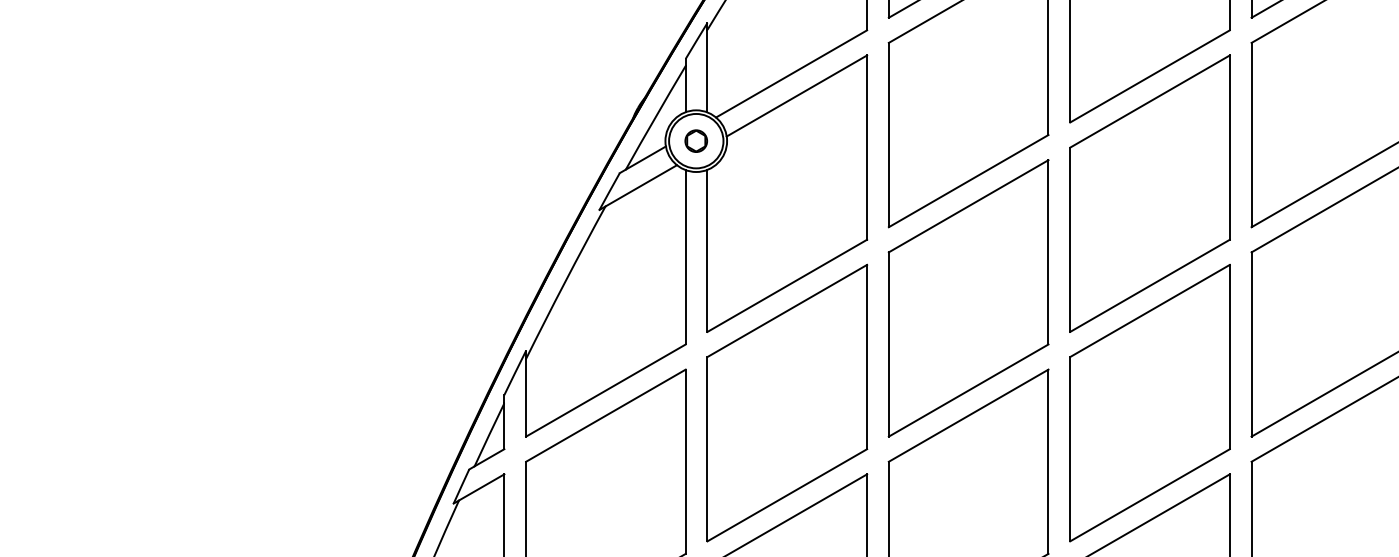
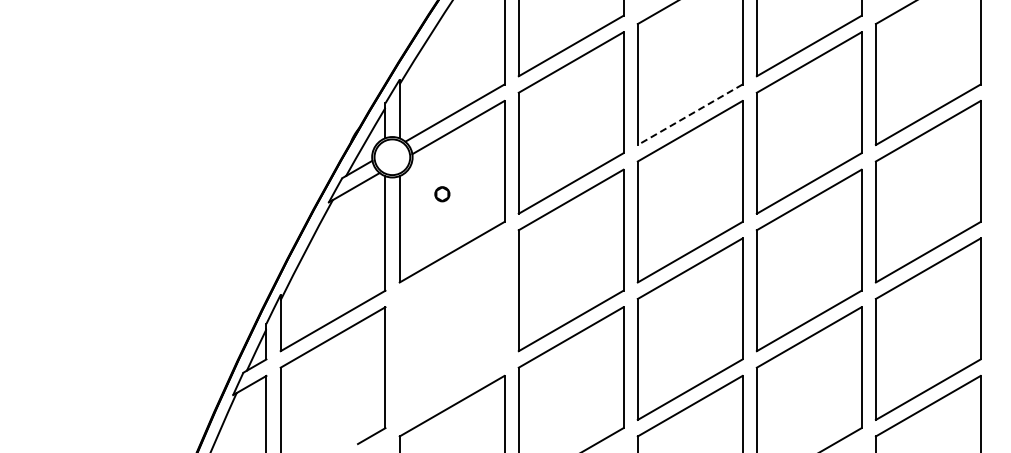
line: (1148, 77) -> (689, 115), solid -> dashed
circle: (696, 141) -> (442, 194), moved
part: (786, 402) -> (451, 328), removed

